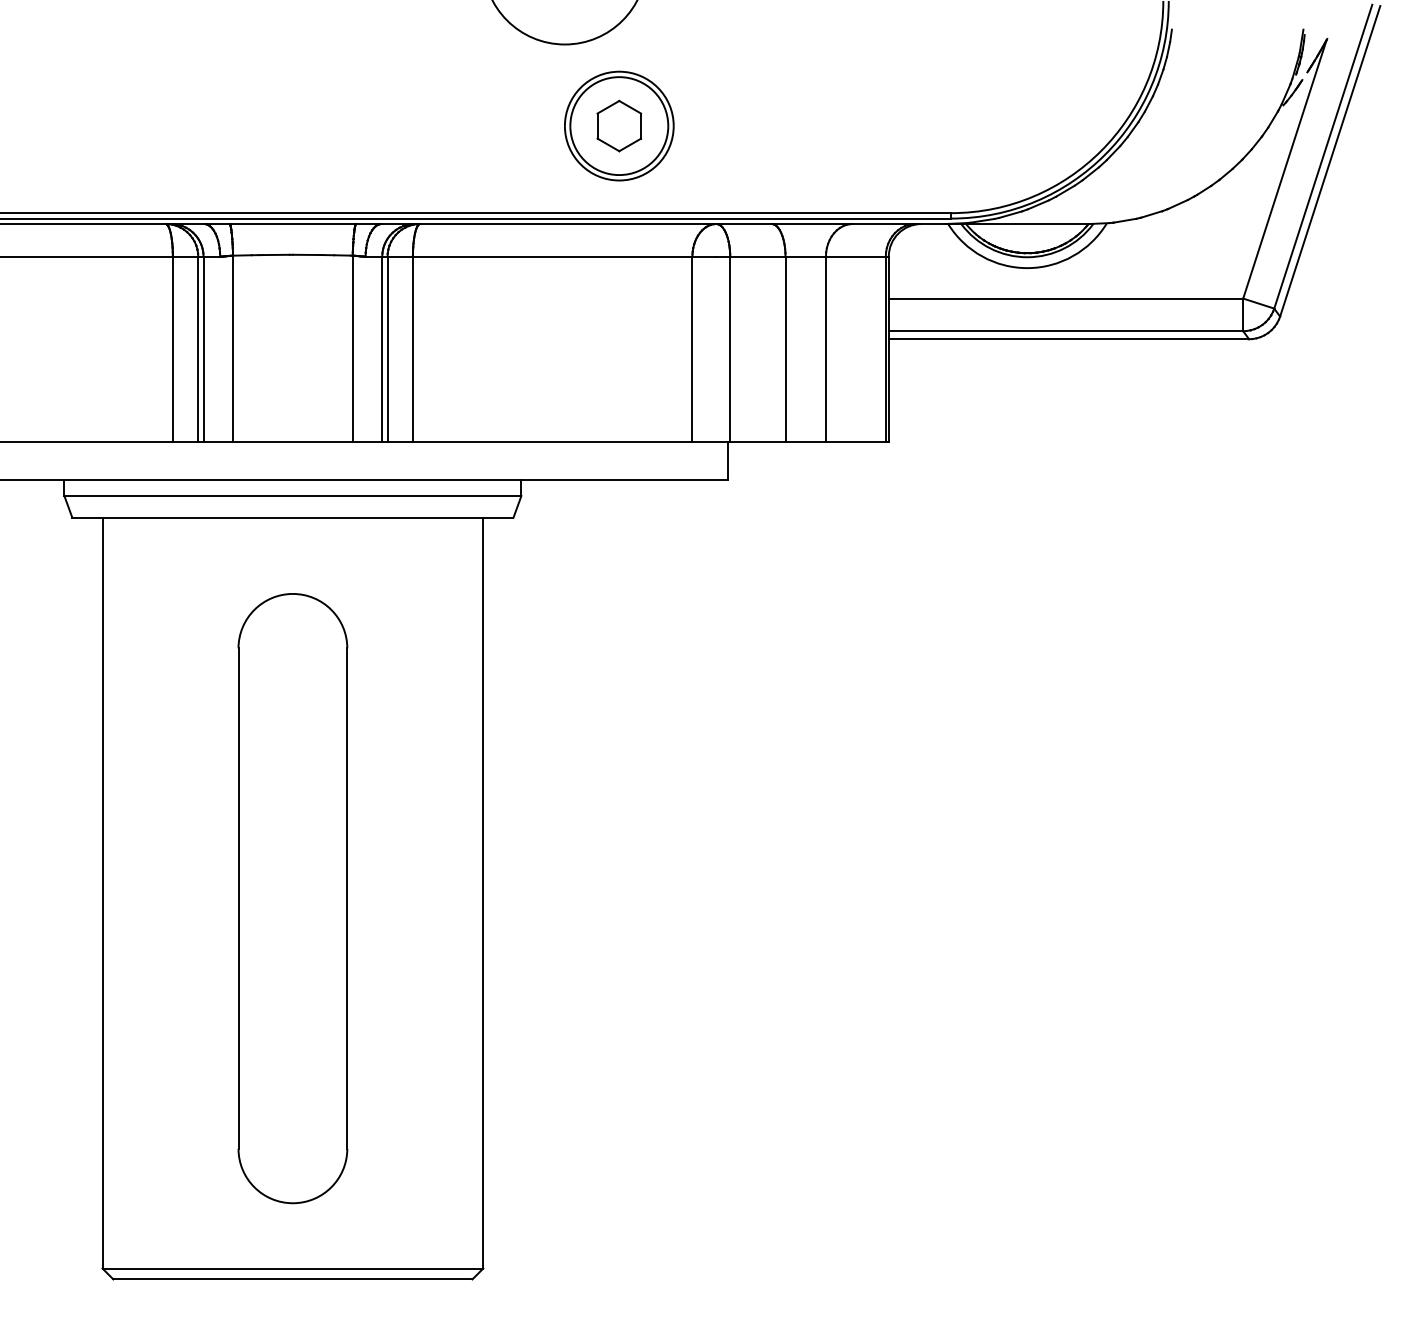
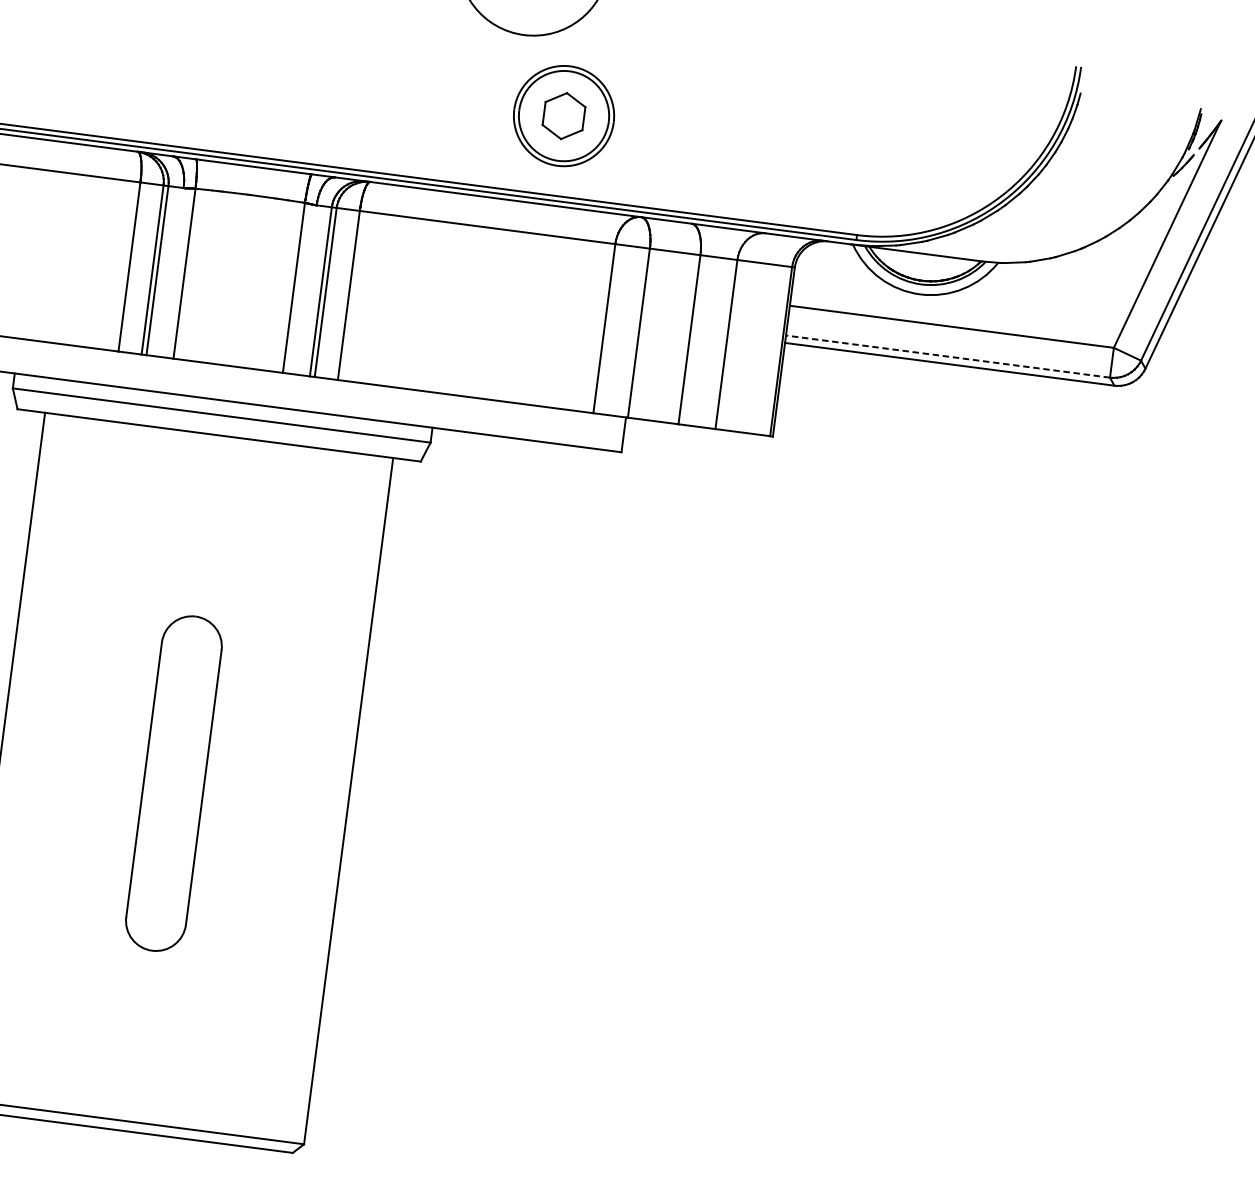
line: (1065, 331) -> (947, 356), solid -> dashed
part: (292, 898) -> (173, 783), size x0.6

